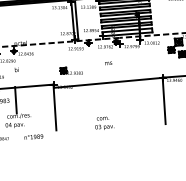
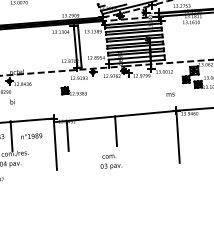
text: (108, 63) -> (170, 94), moved
part: (71, 70) -> (73, 90), moved
line: (109, 95) -> (116, 130), added
line: (65, 99) -> (67, 135), added
text: (33, 137) -> (31, 136), moved

